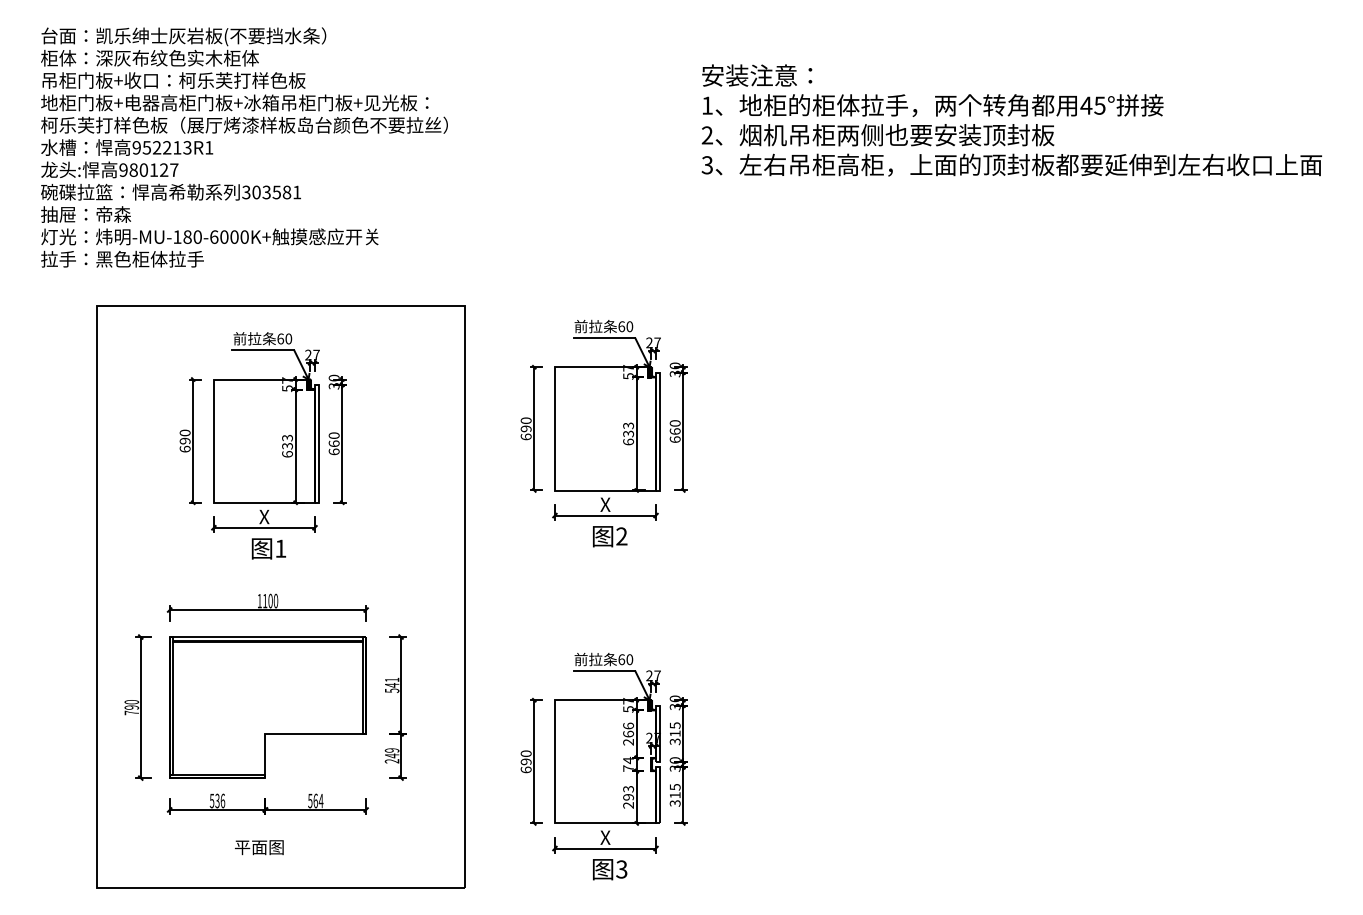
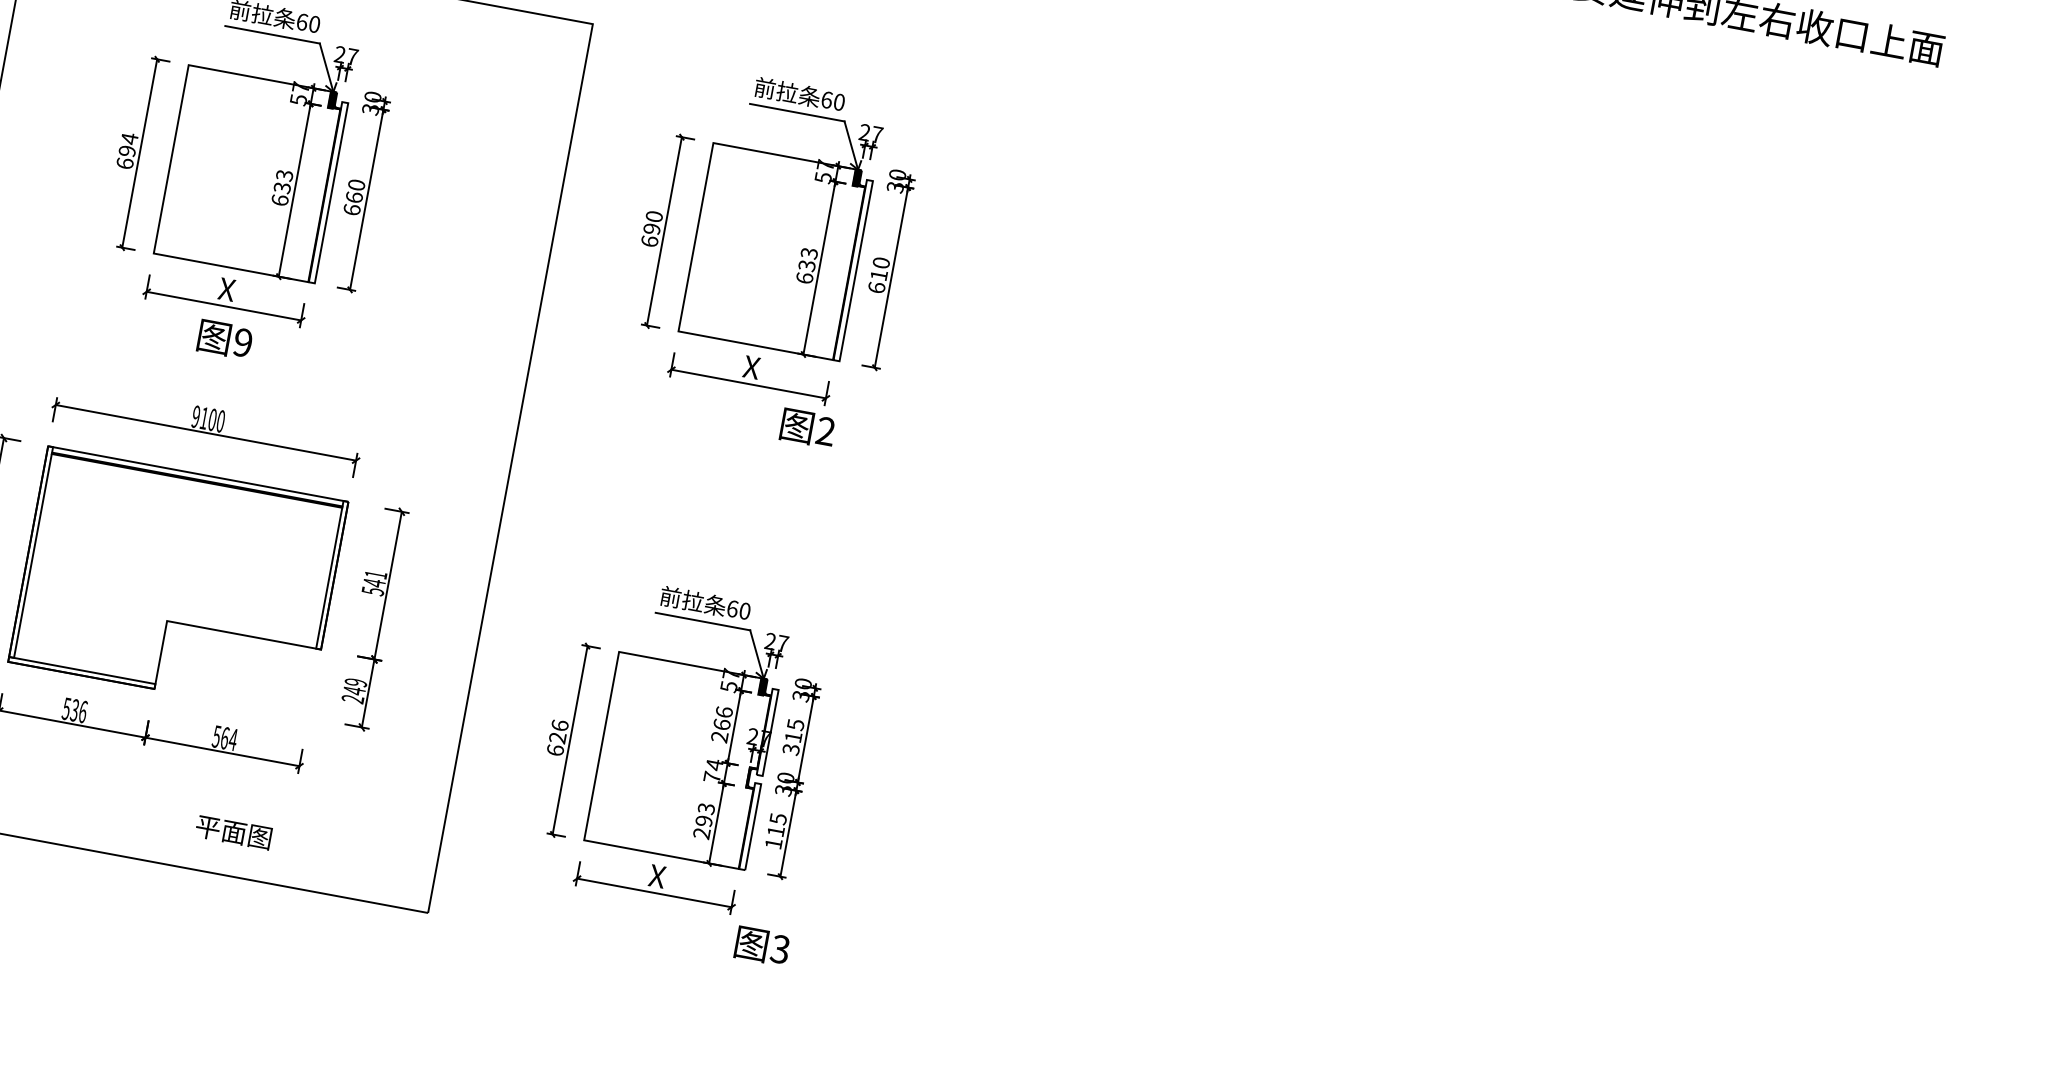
text: (674, 431) -> (877, 275), 660 -> 610
text: (184, 432) -> (128, 137), 690 -> 694
text: (610, 536) -> (808, 428), moved
text: (280, 548) -> (242, 342), 1 -> 9
text: (259, 600) -> (195, 415), 1100 -> 9100
text: (525, 757) -> (557, 731), 690 -> 626
text: (674, 803) -> (772, 843), 315 -> 115
text: (259, 847) -> (234, 832), moved
text: (610, 869) -> (763, 946), moved

